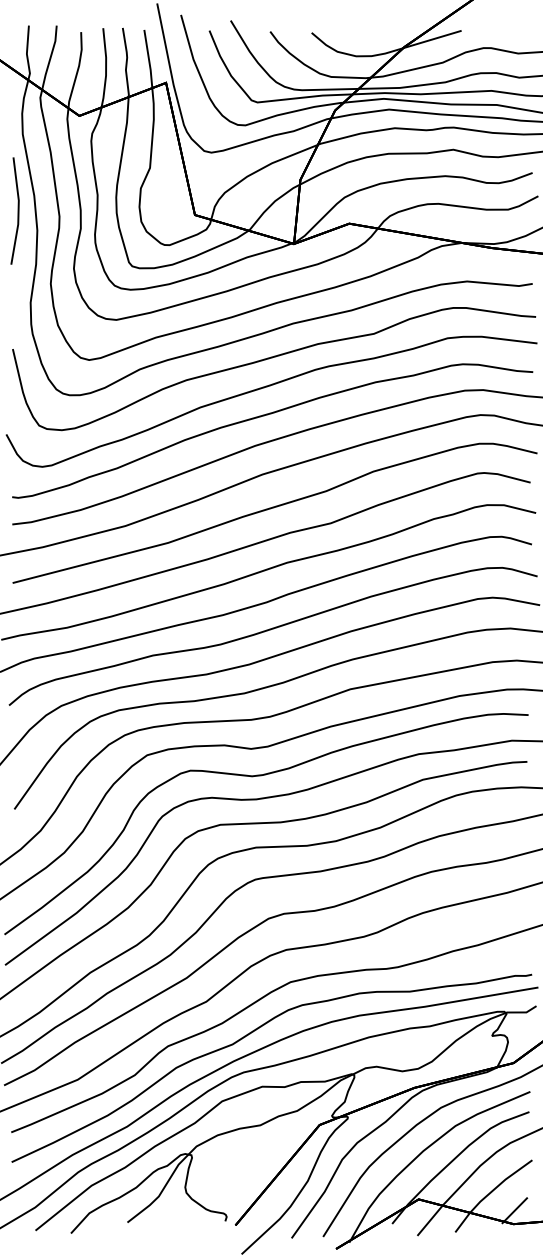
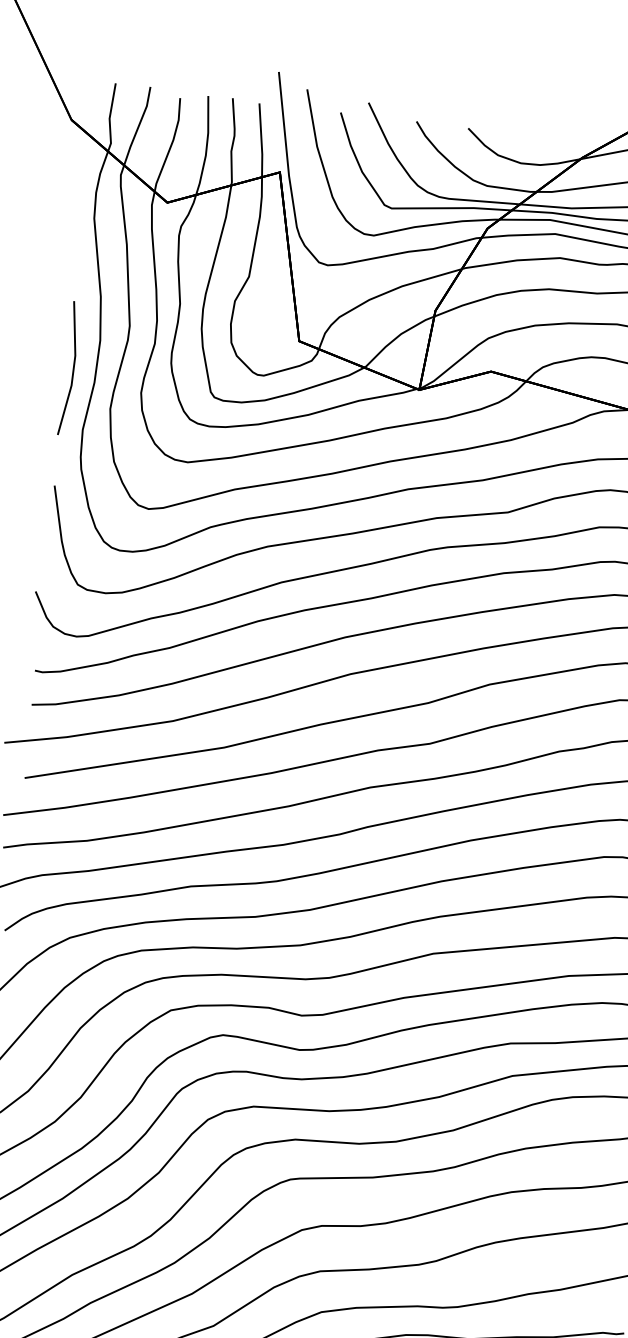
line: (17, 210) -> (72, 368), moved

